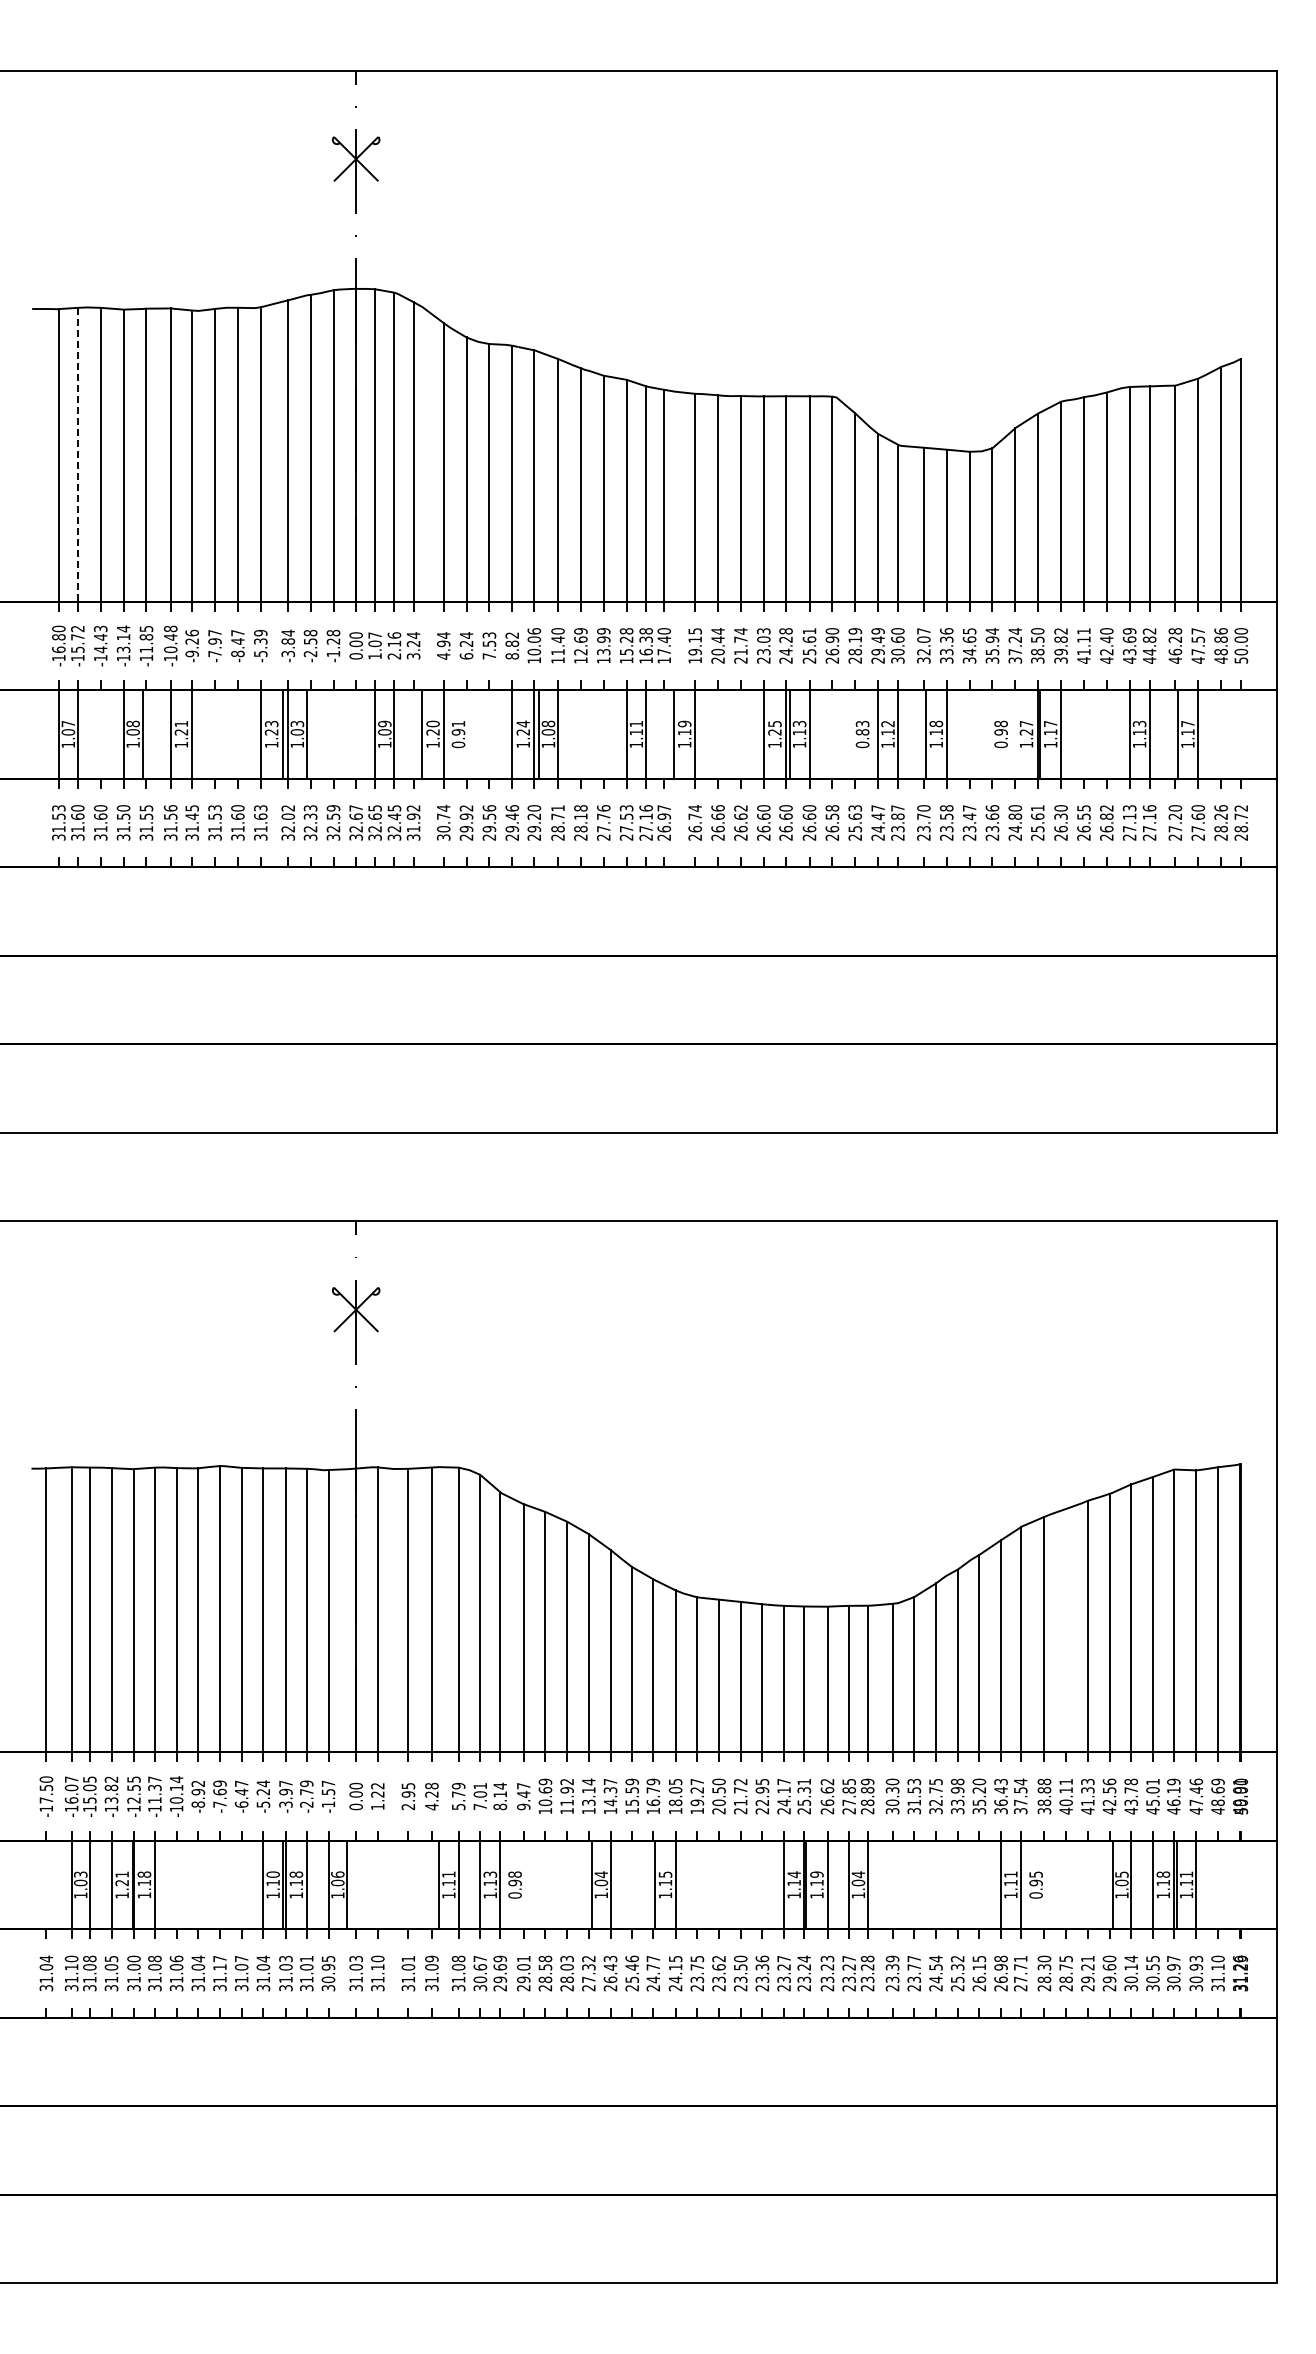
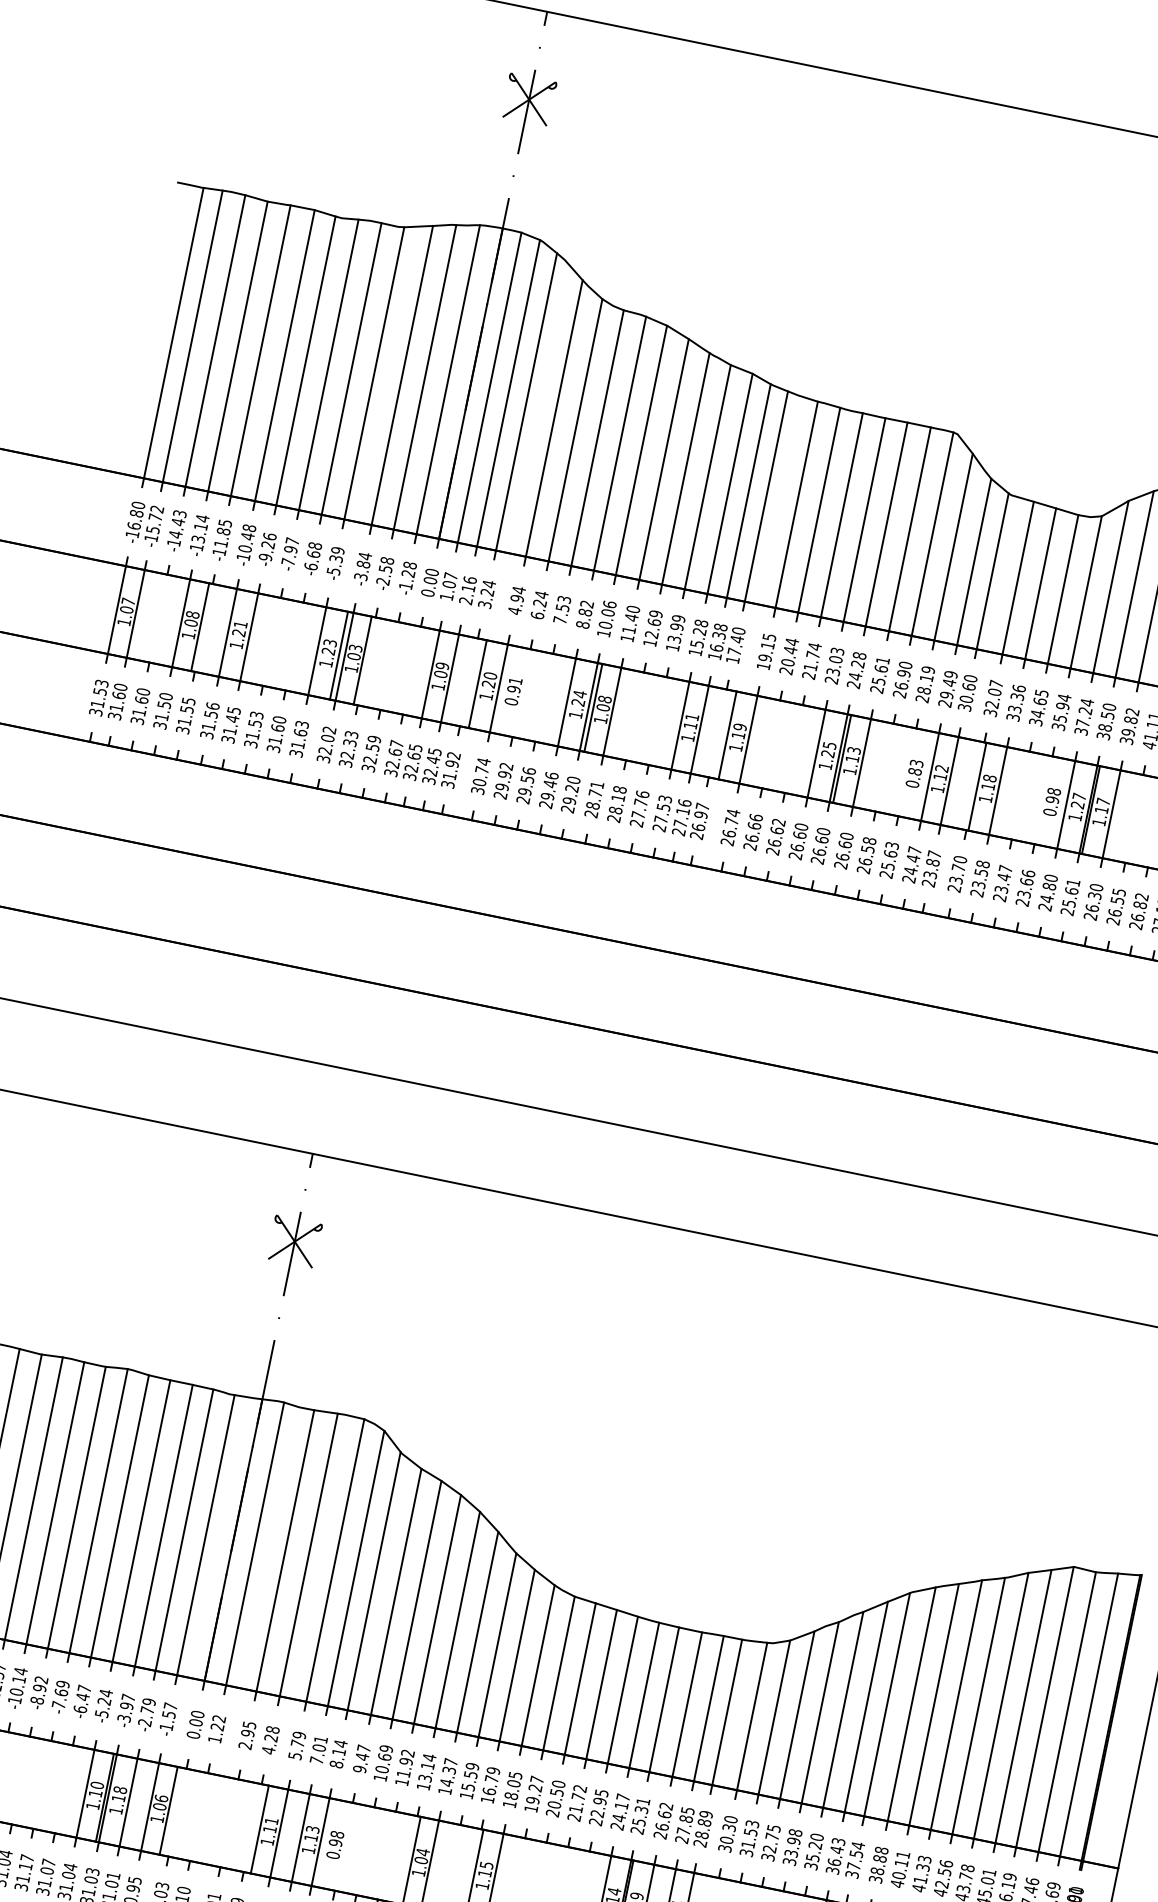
line: (77, 454) -> (192, 336), dashed -> solid
text: (237, 643) -> (312, 556), -8.47 -> -6.68
line: (1015, 734) -> (1066, 805), added
line: (1066, 1630) -> (934, 1704), added

